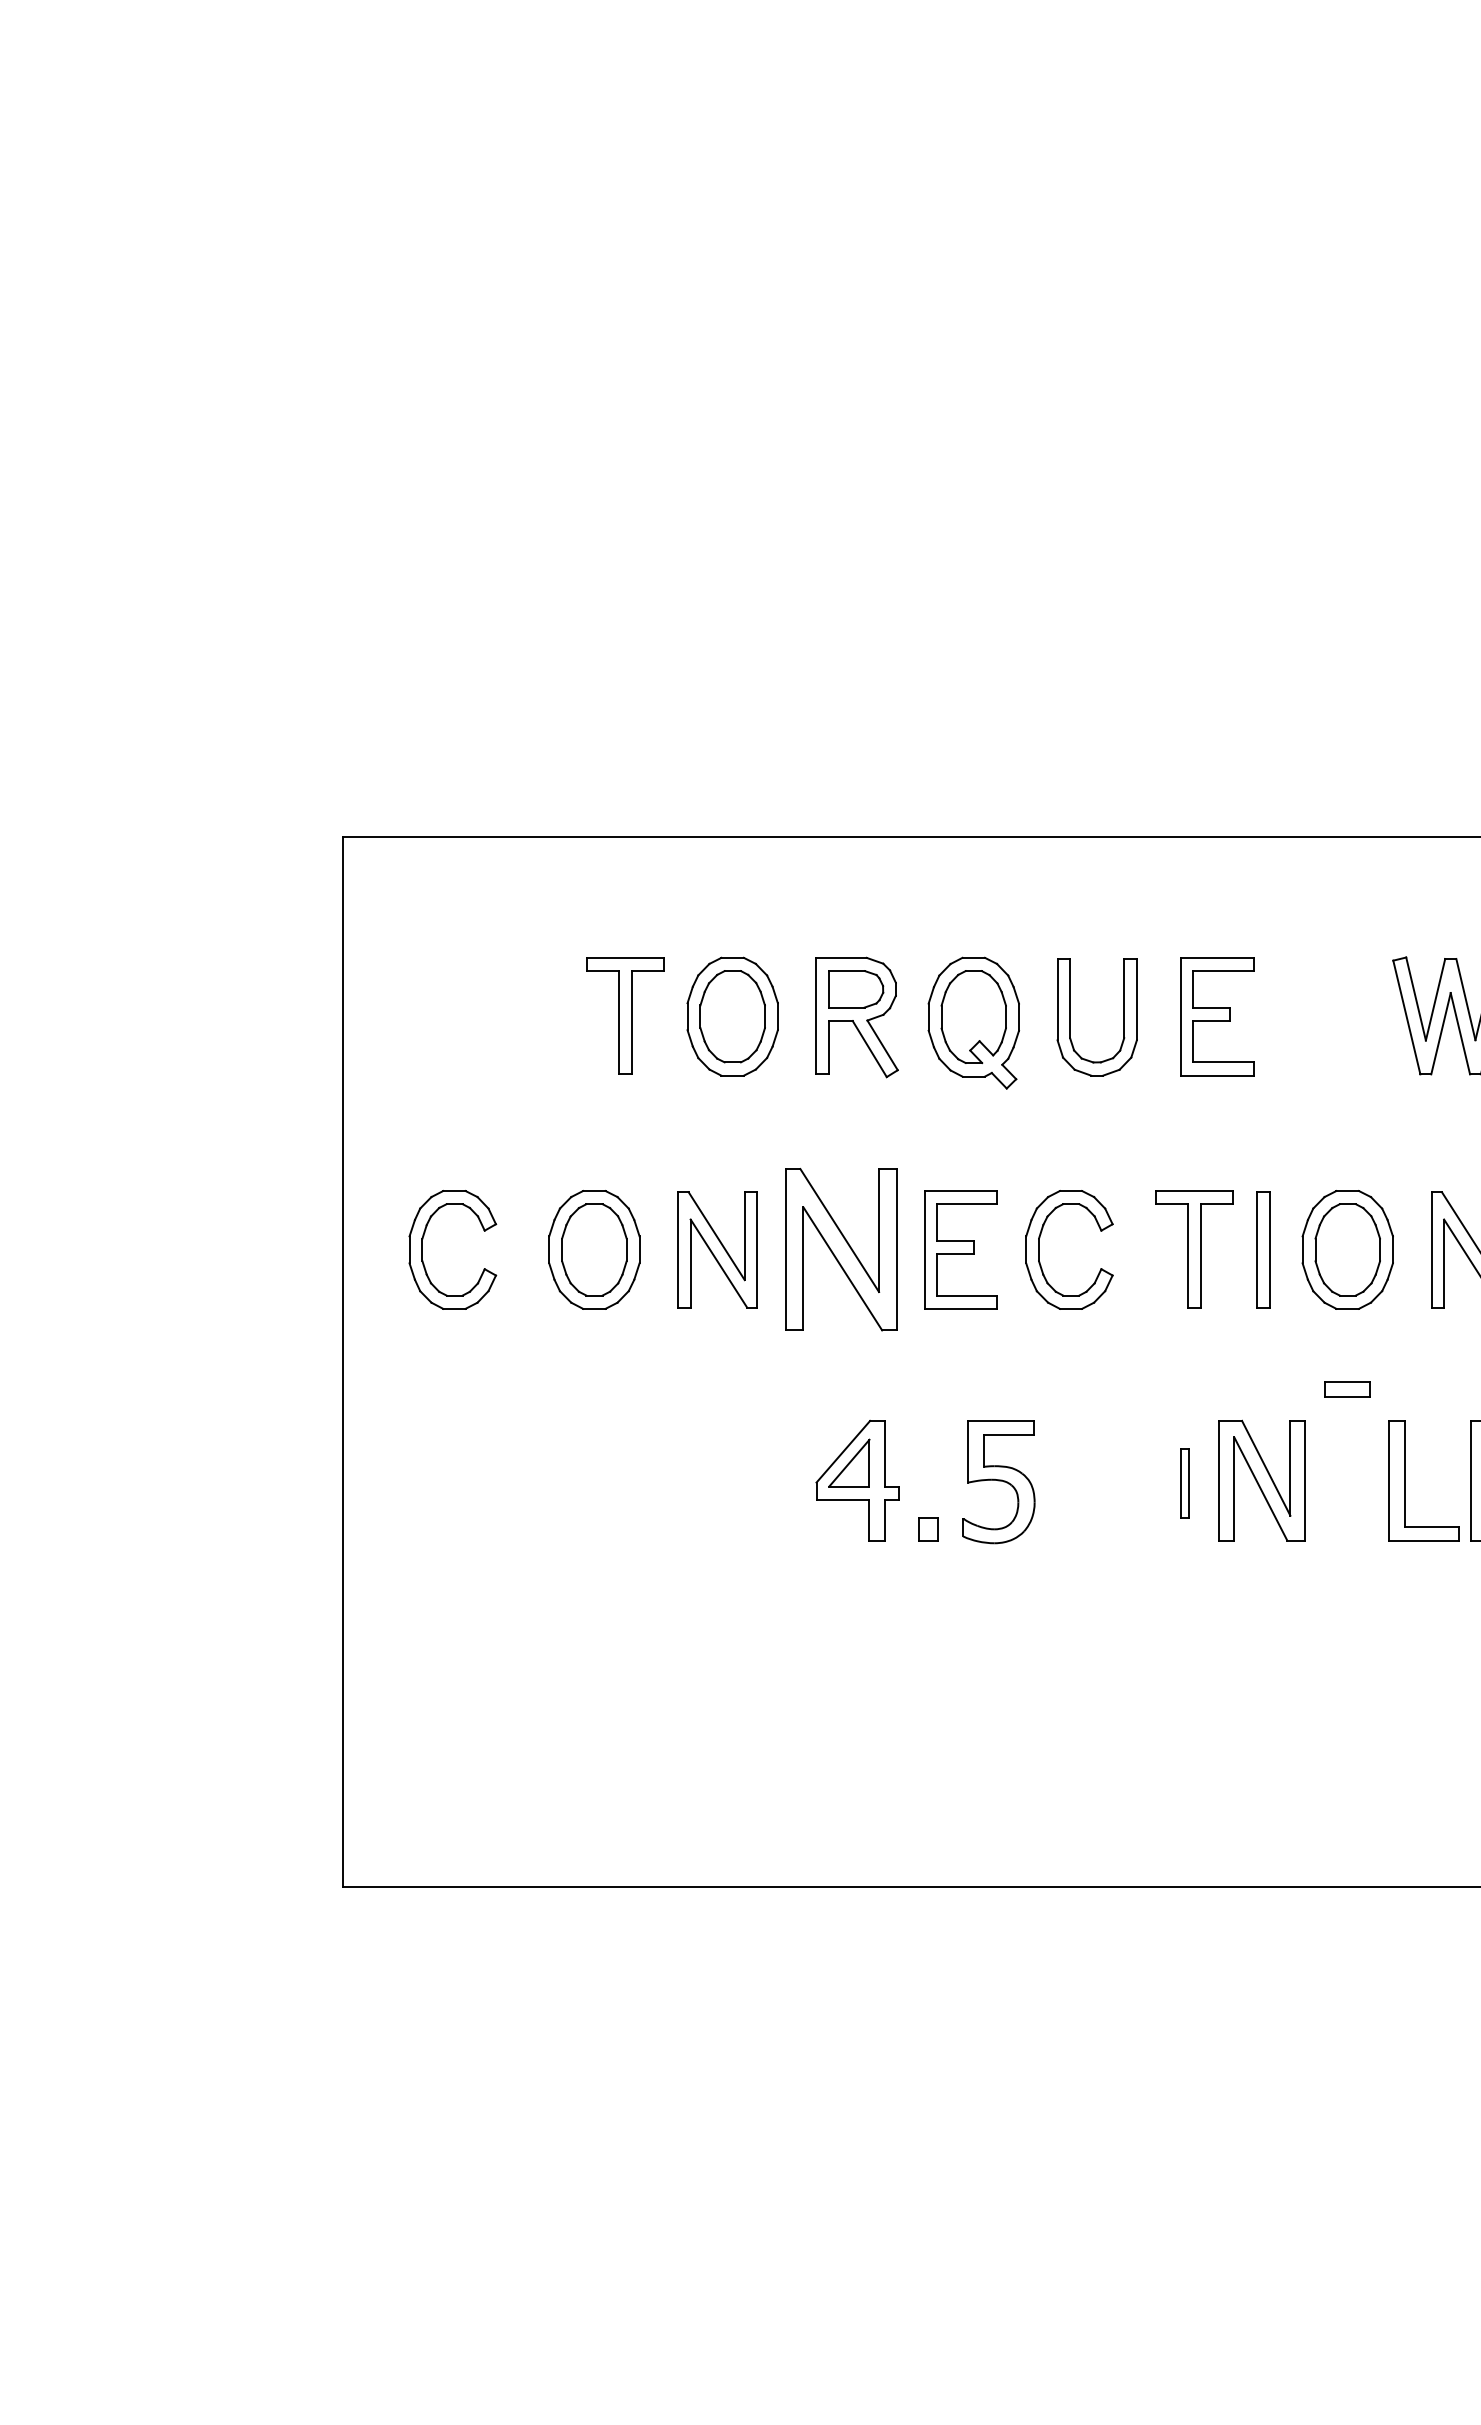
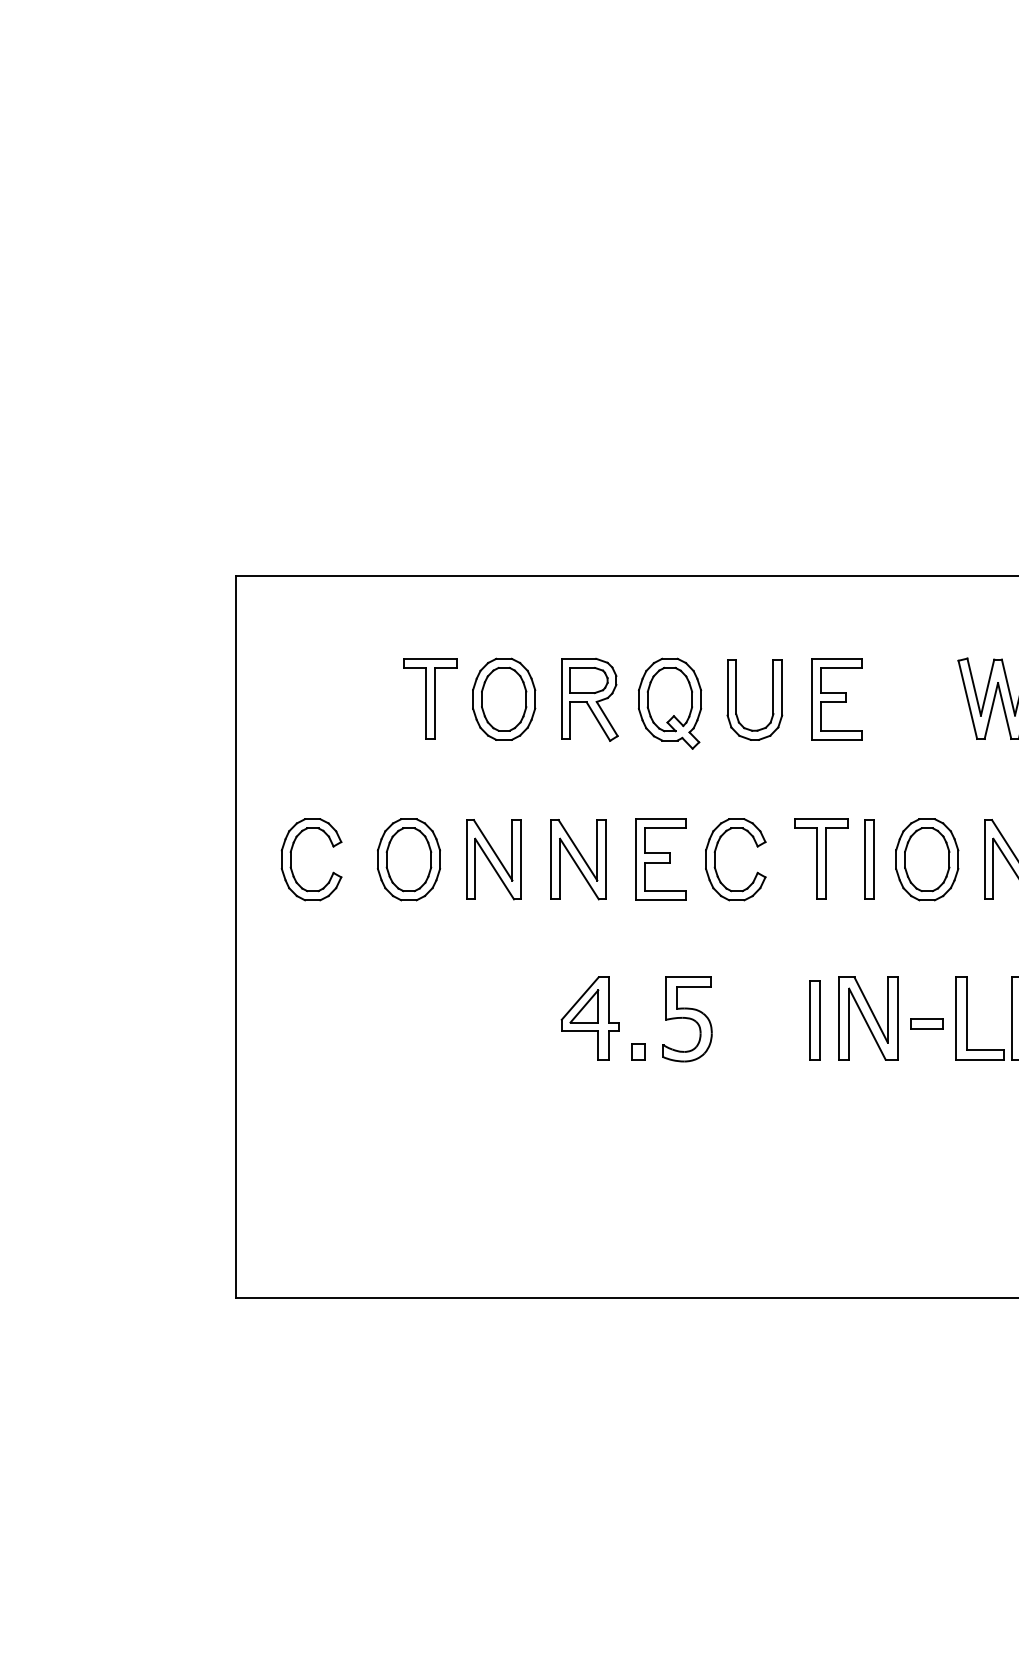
part: (840, 1249) -> (578, 859), size x0.71
part: (1346, 1389) -> (926, 1023), moved
part: (1183, 1483) -> (814, 1020), size x1.67

